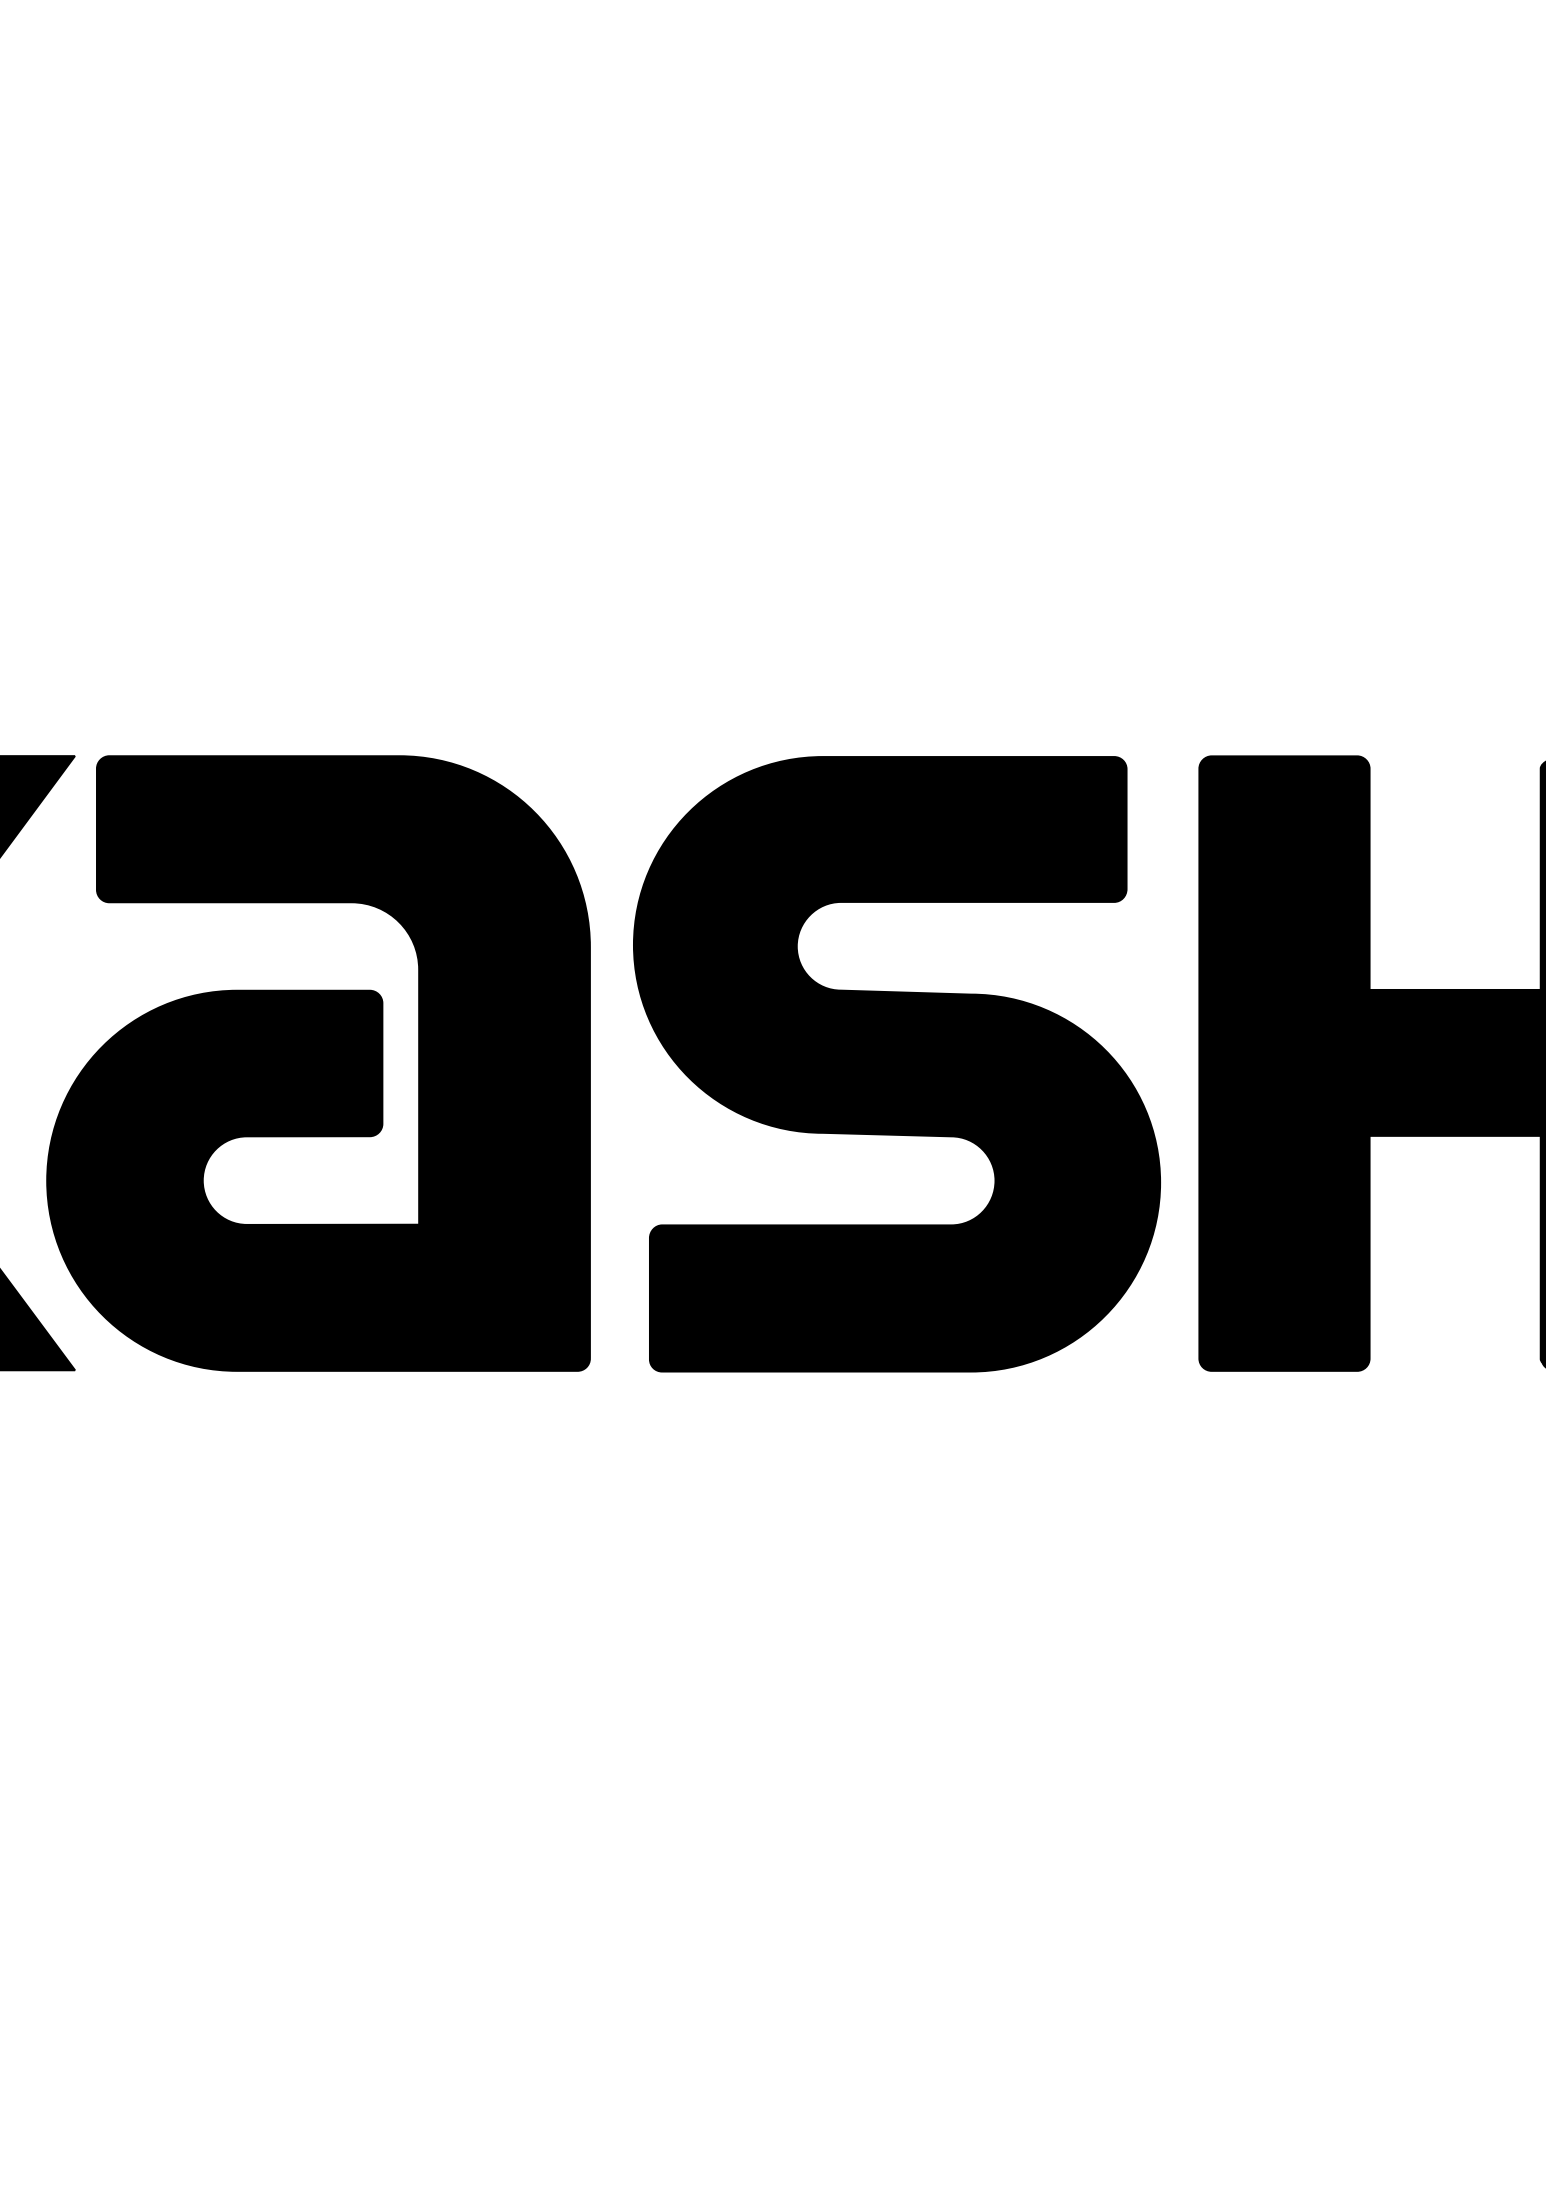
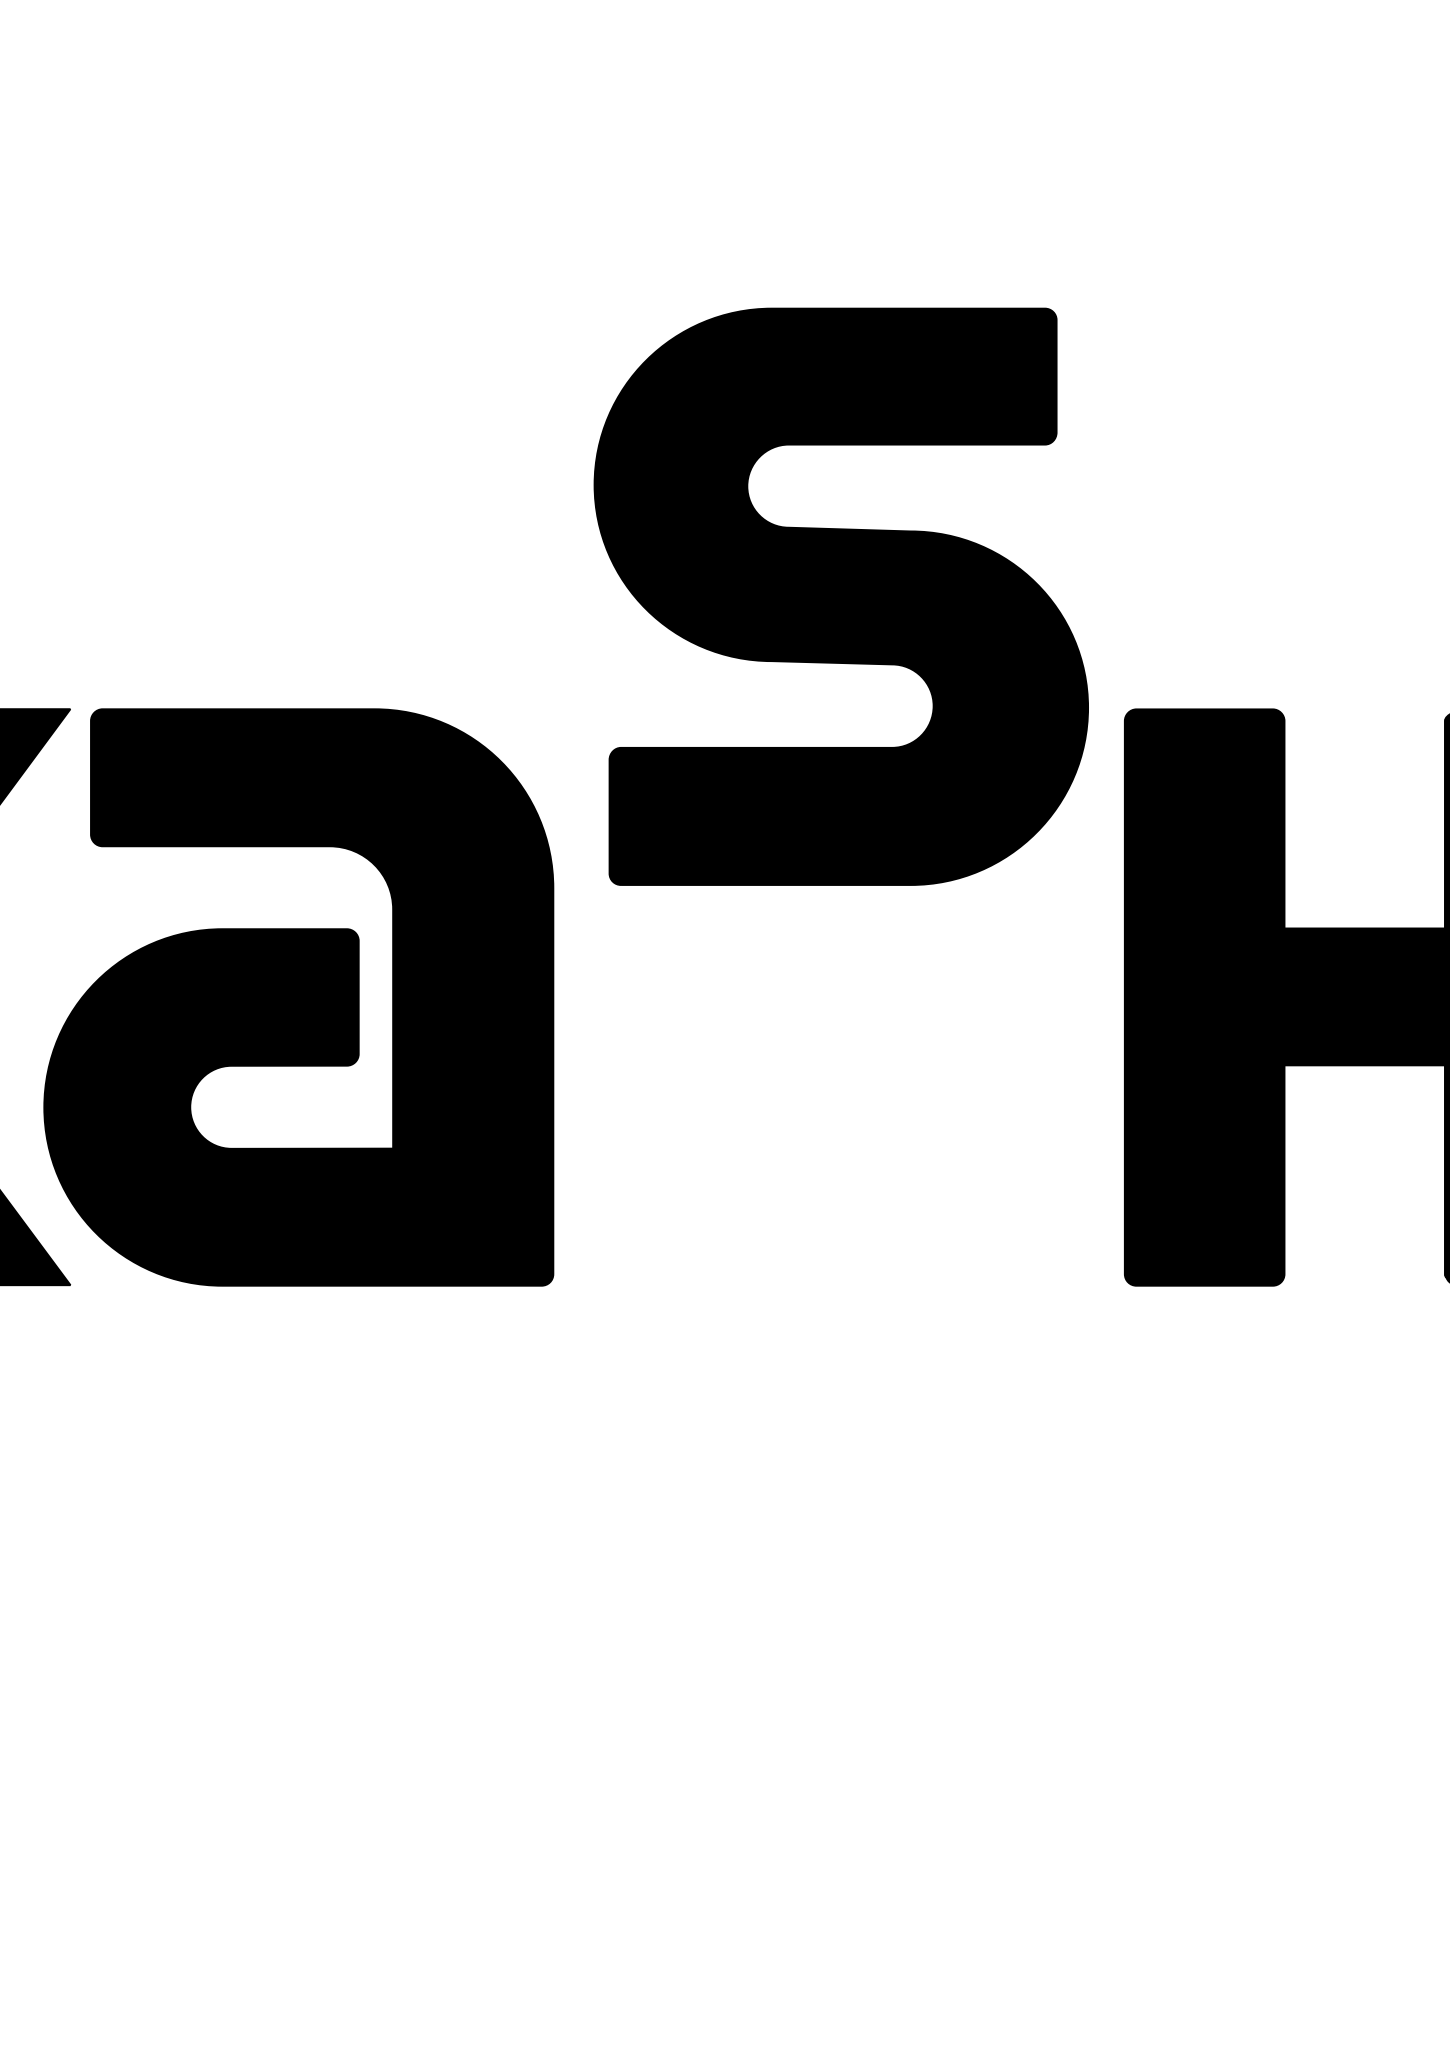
part: (896, 1064) -> (840, 597), moved

